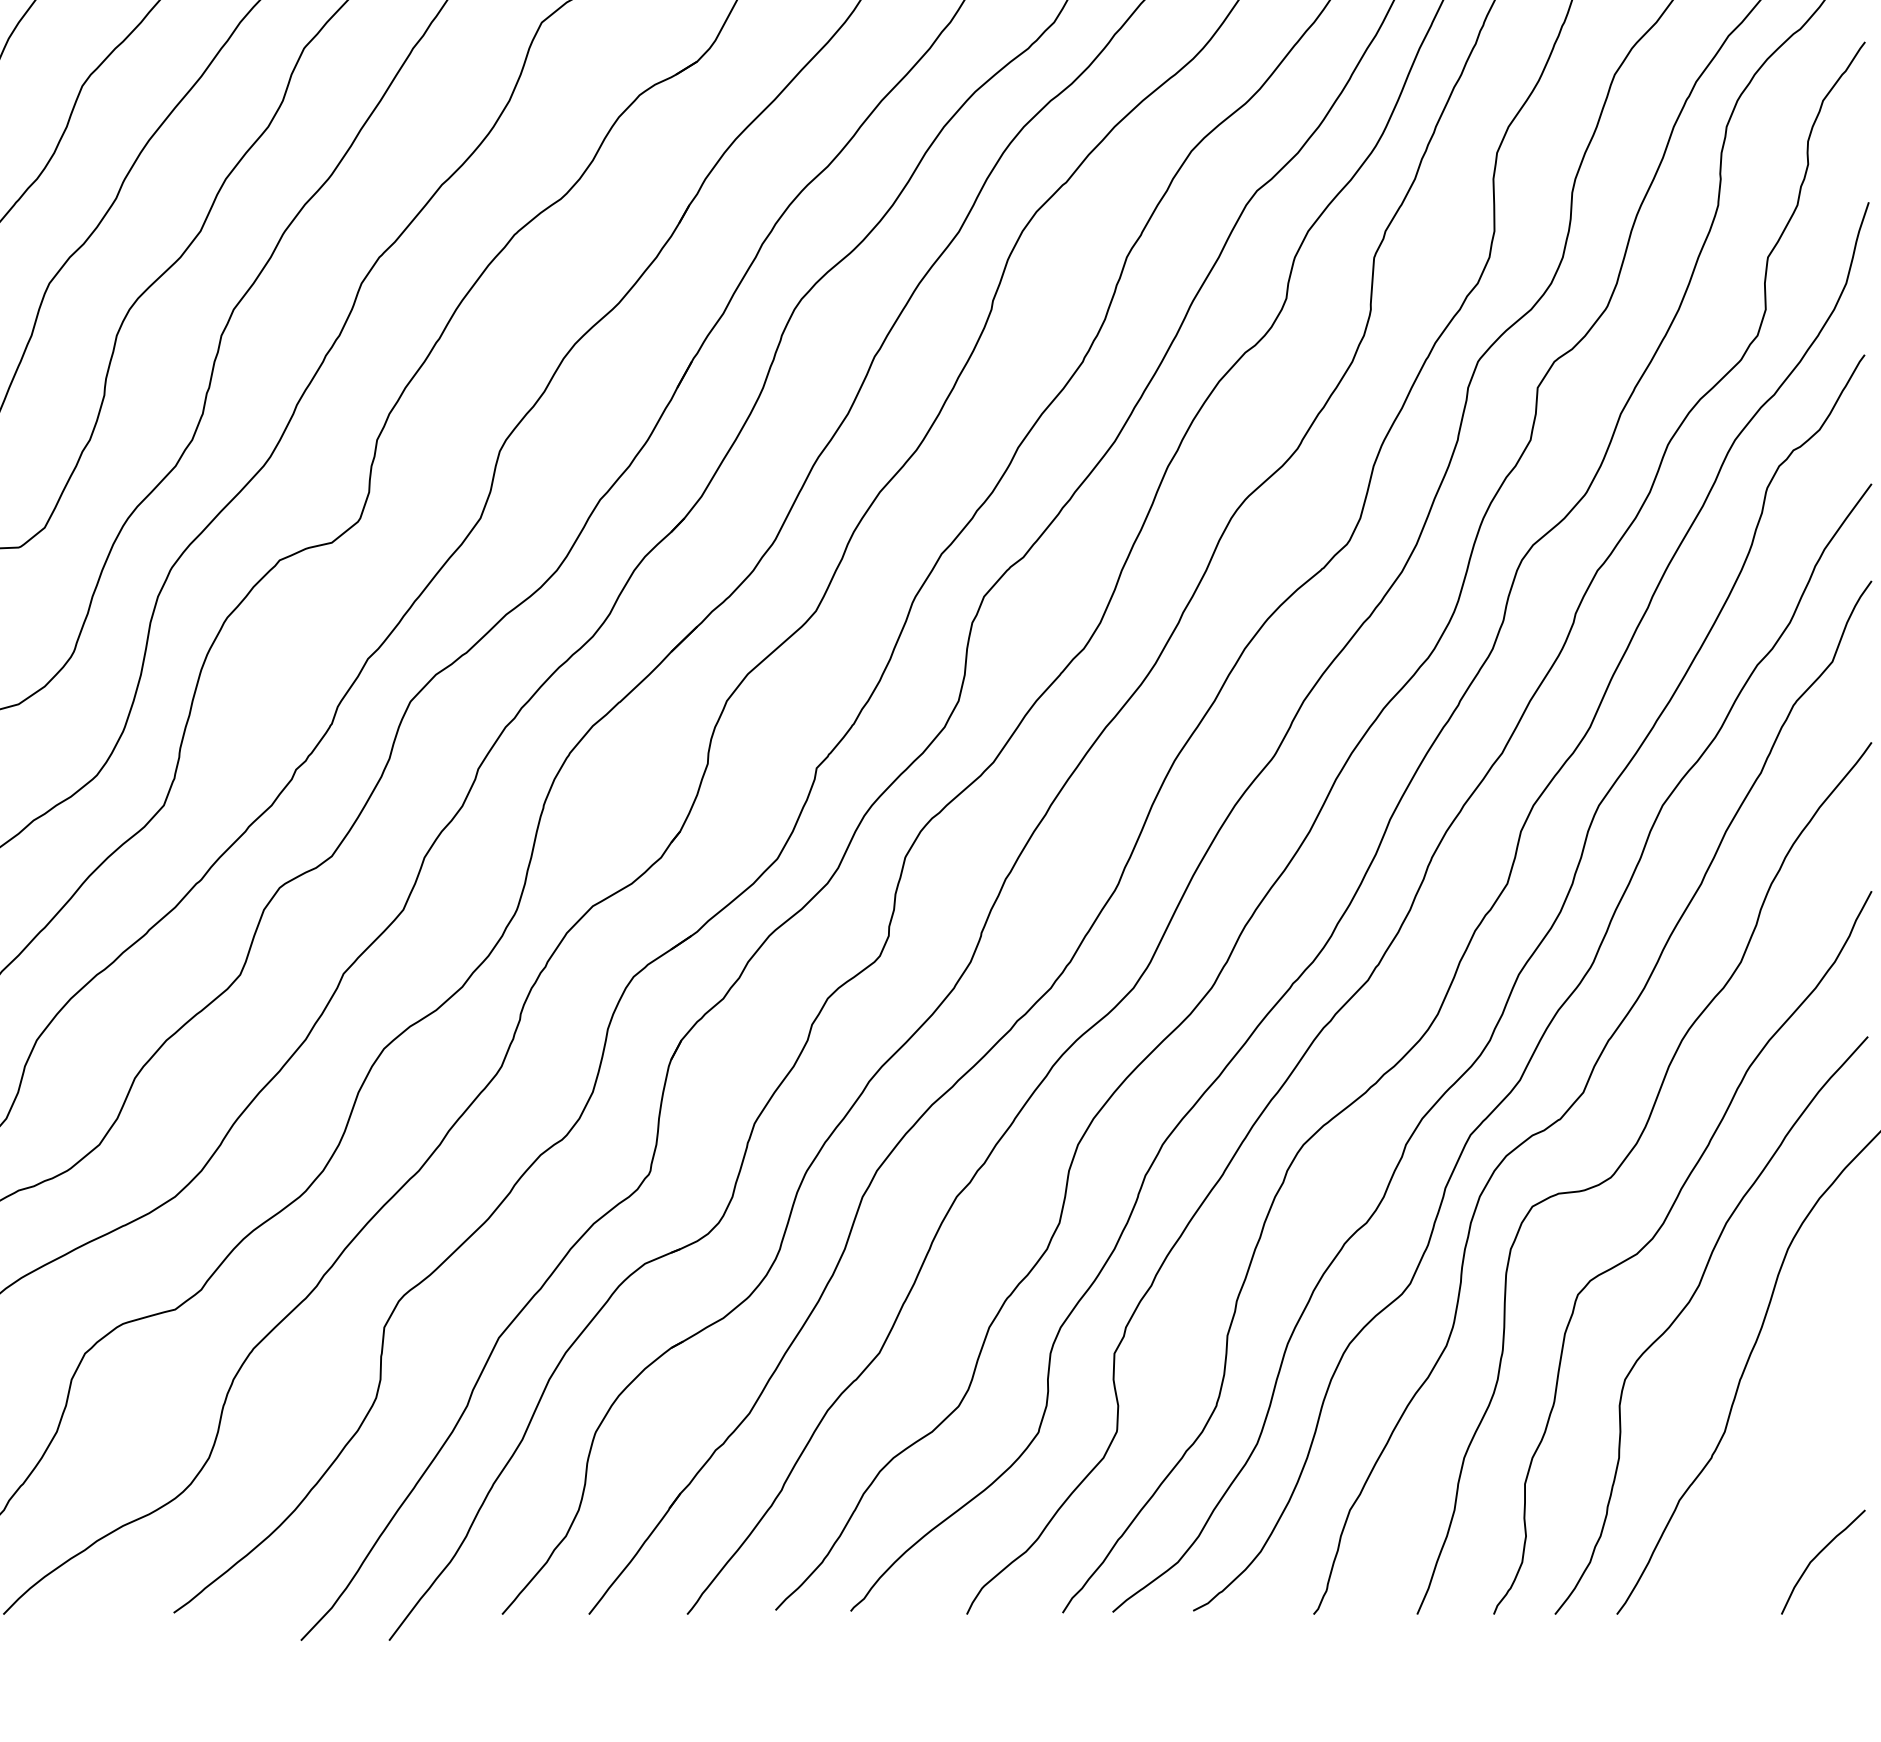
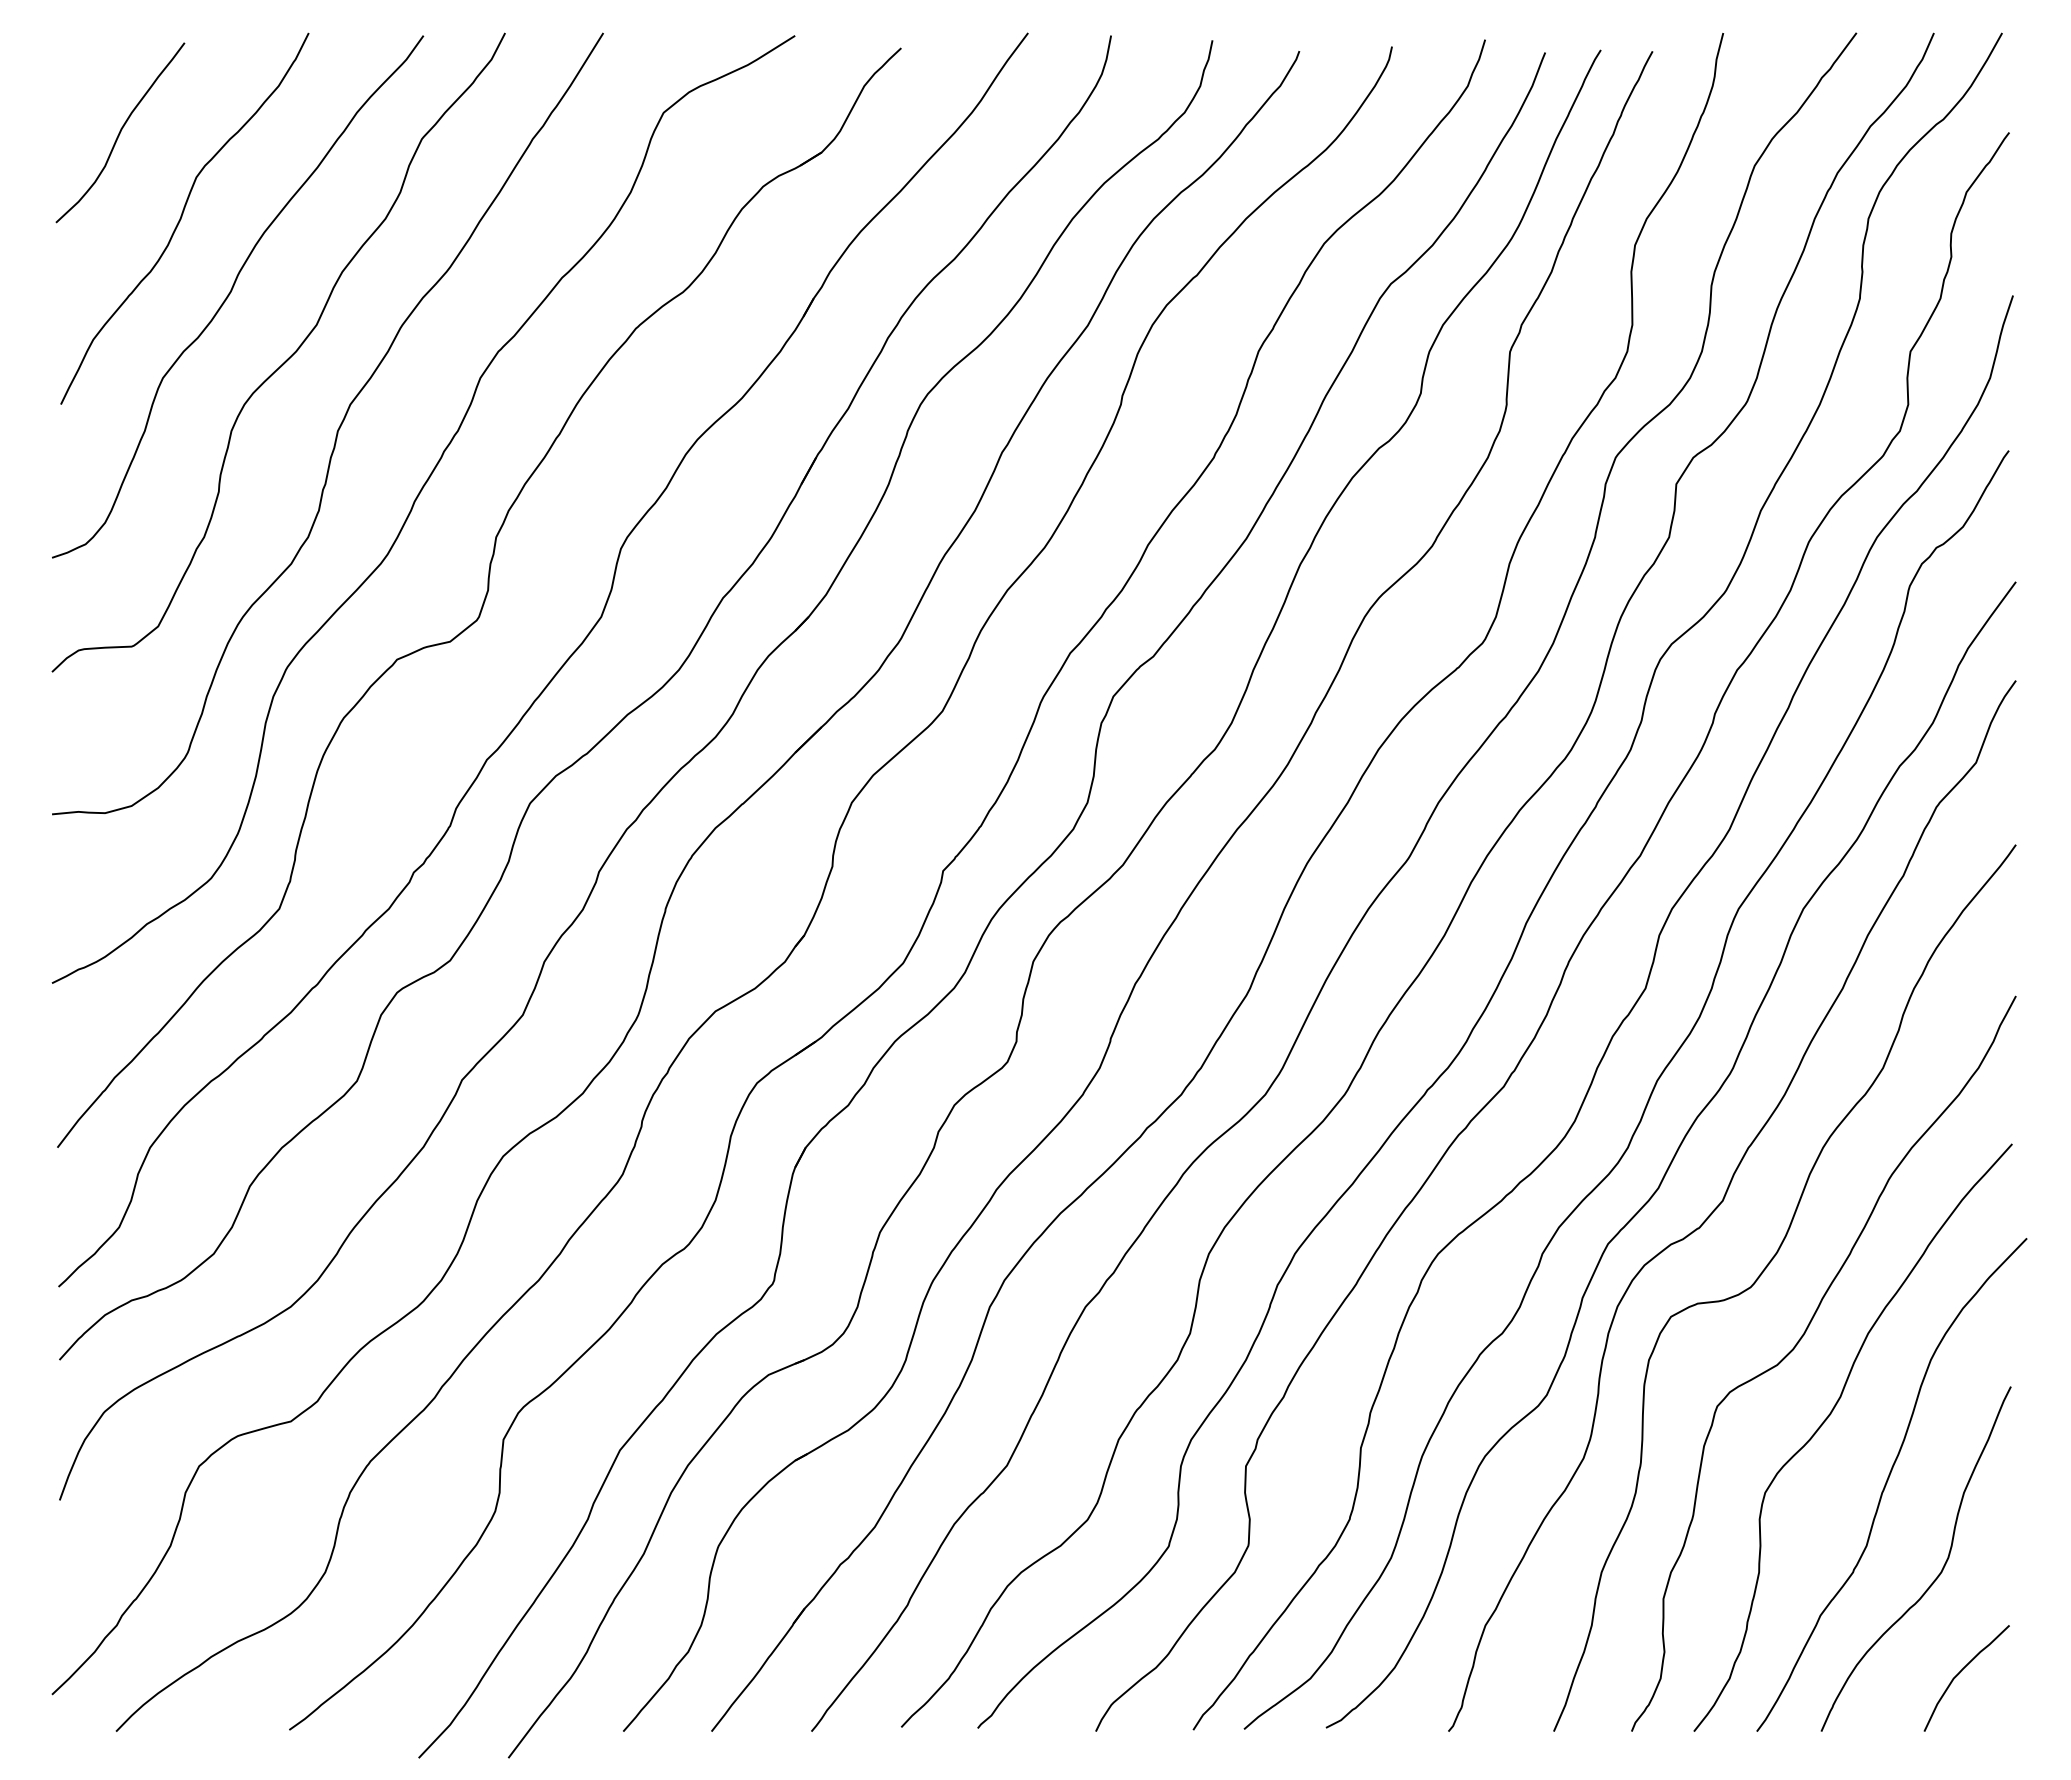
curve: (1794, 1461) -> (1937, 1575), added

